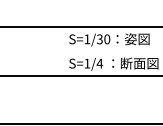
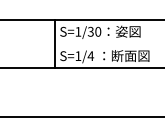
line: (63, 51) -> (54, 43), added

